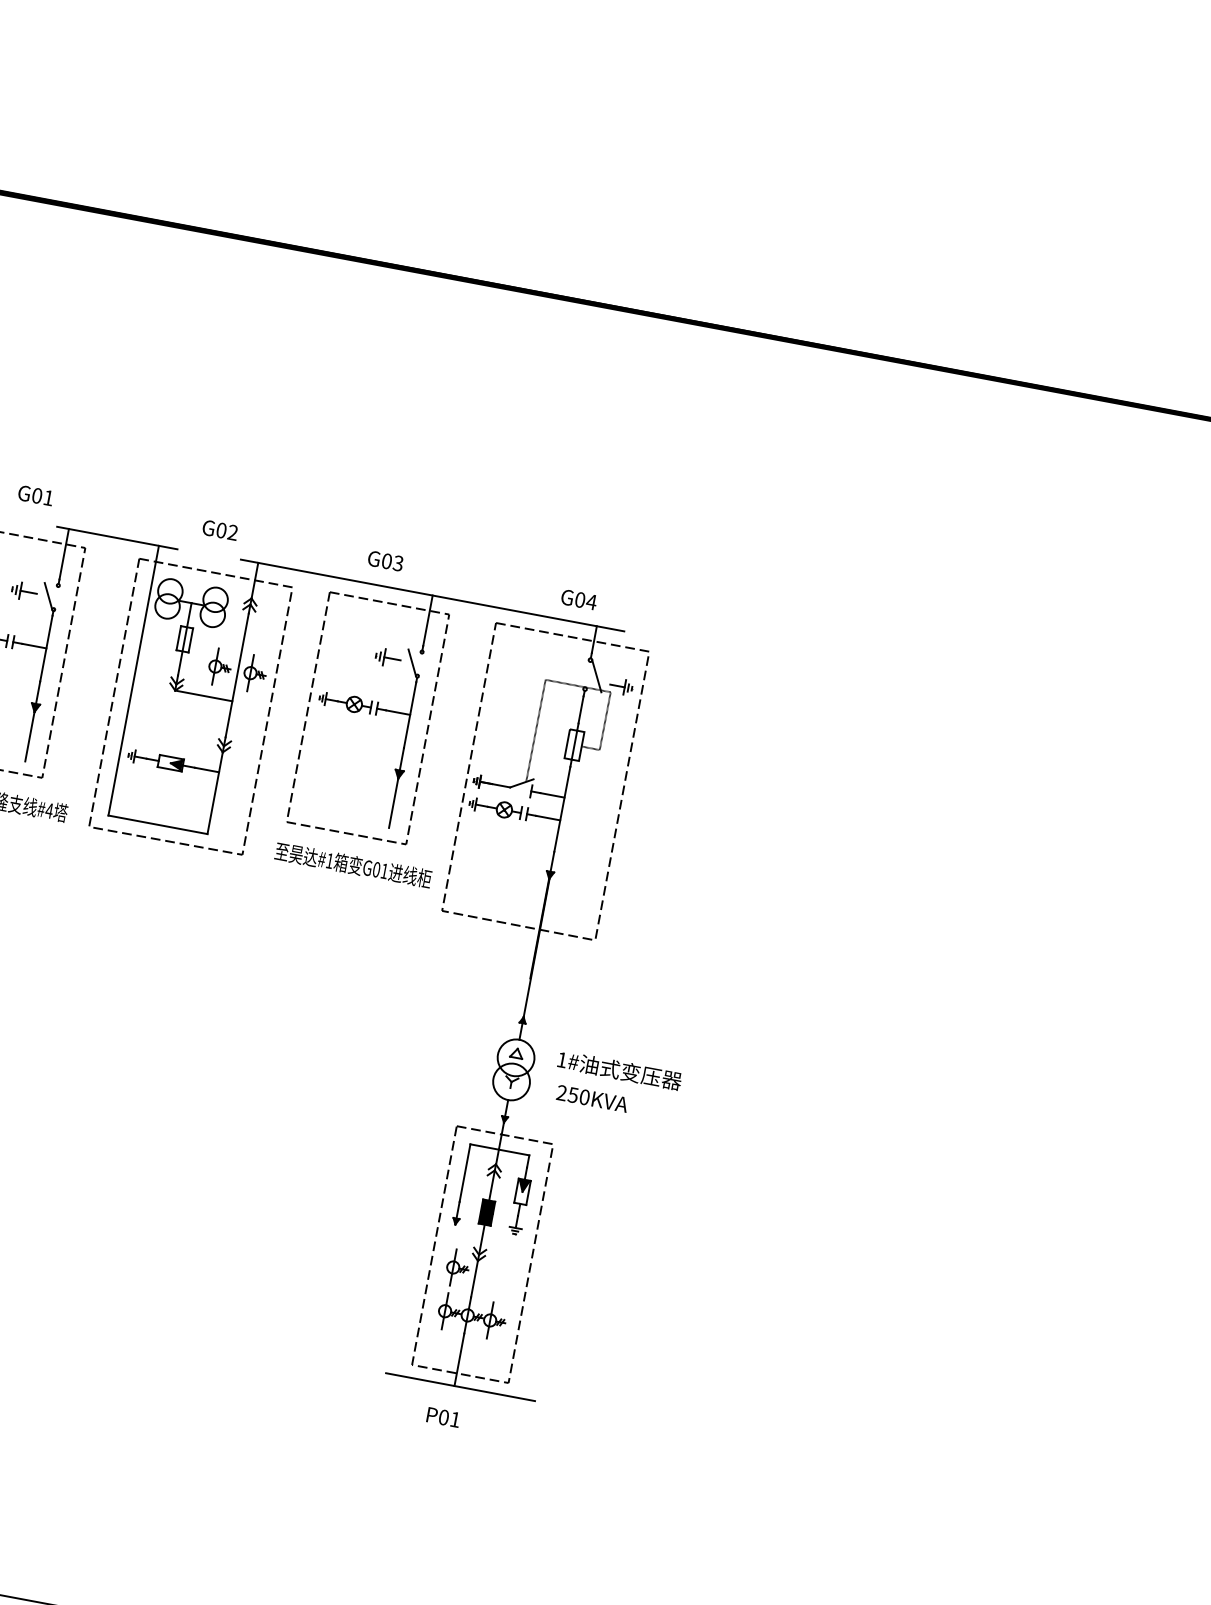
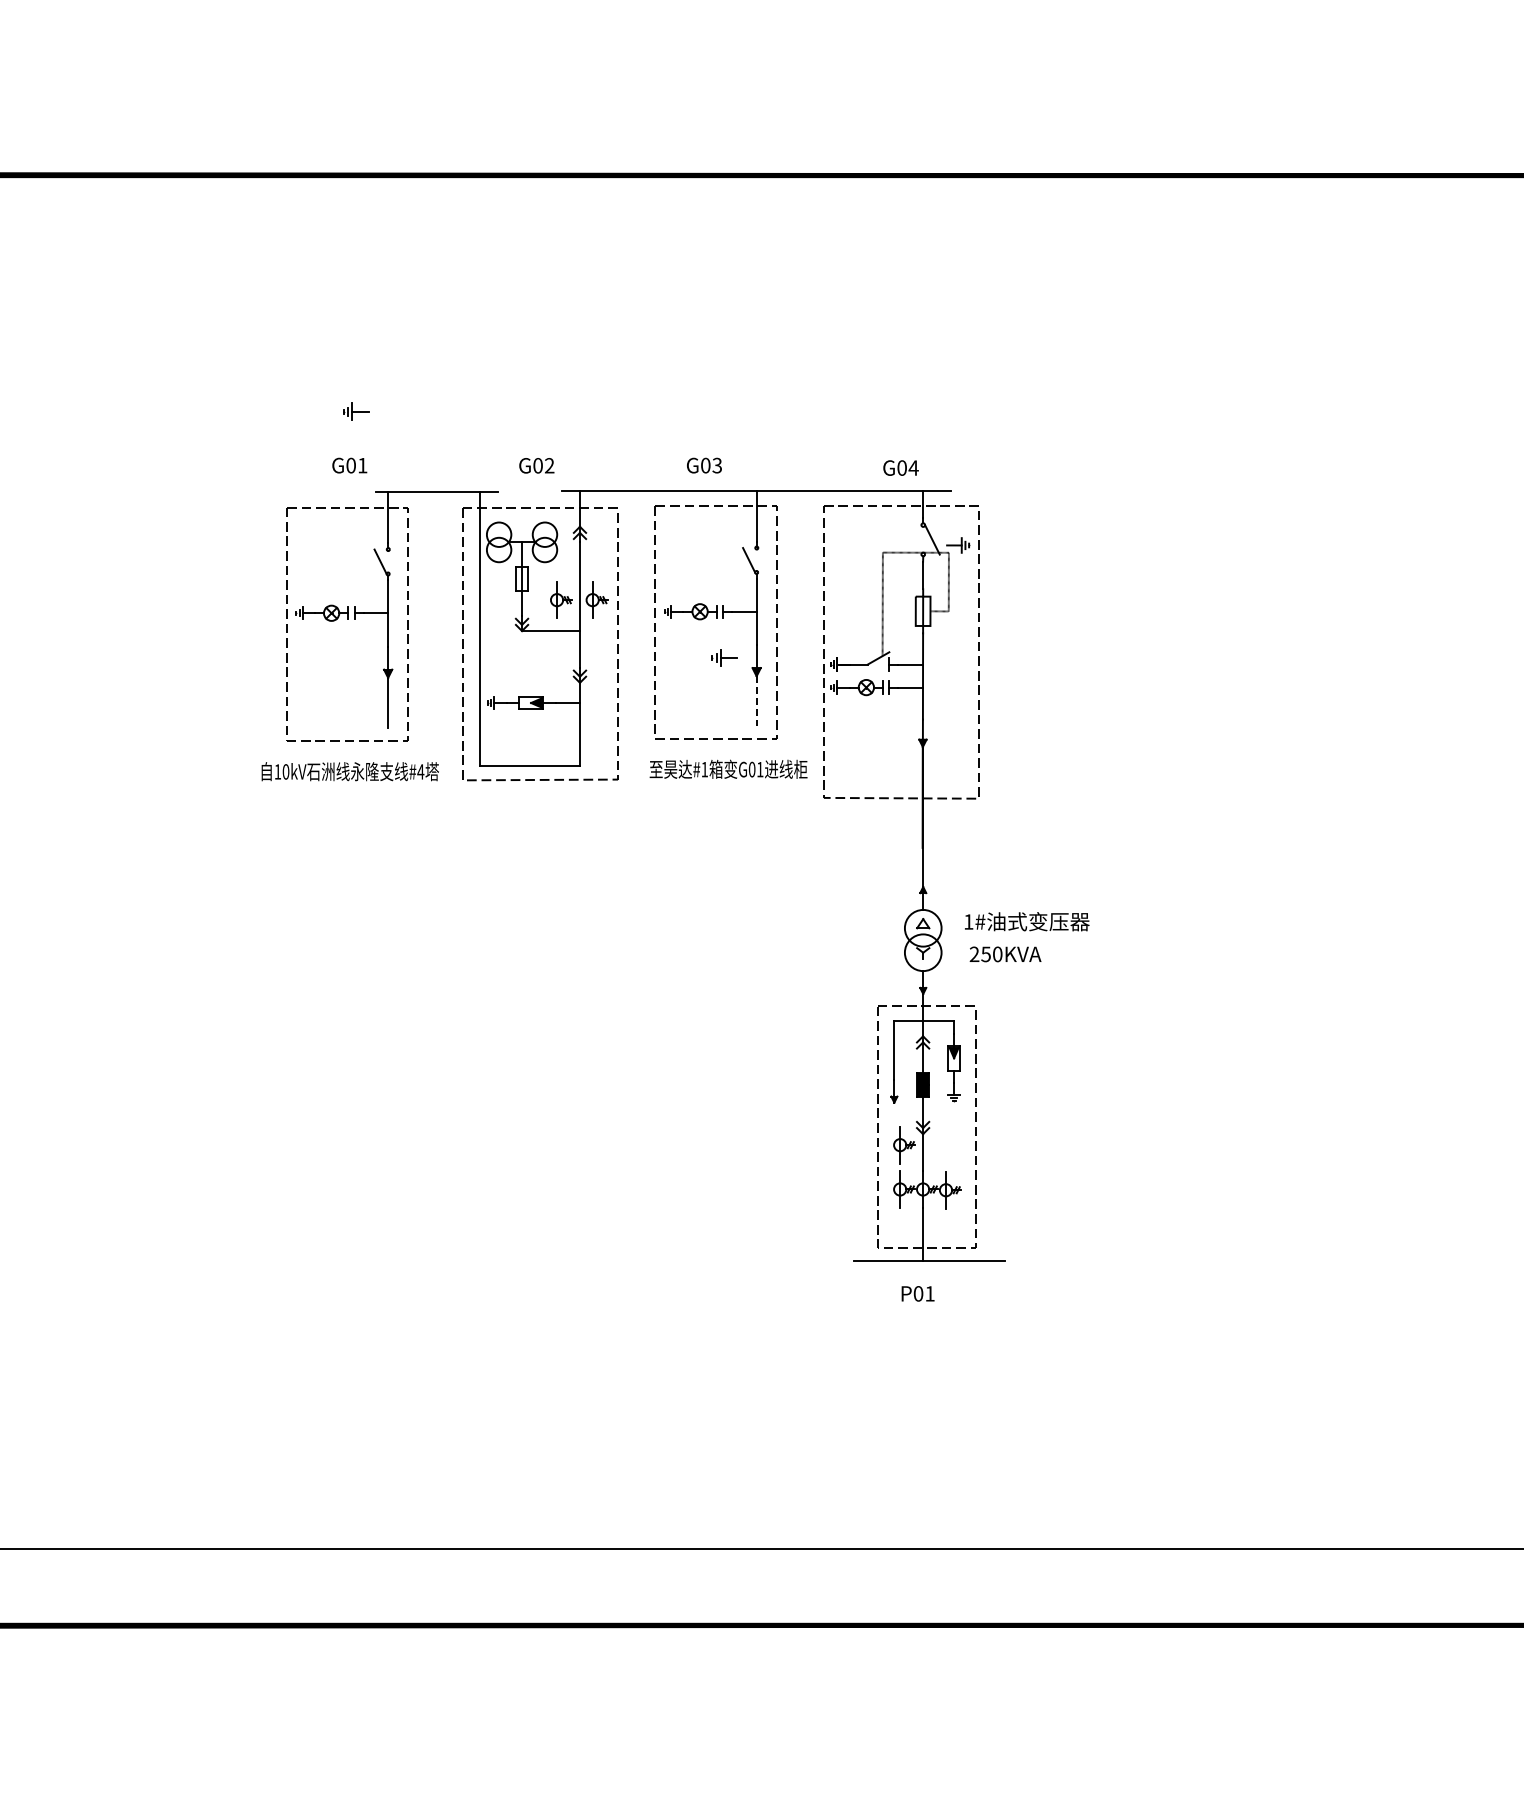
part: (24, 591) -> (356, 411), moved
part: (388, 657) -> (724, 657), moved
line: (393, 803) -> (756, 701), solid -> dashed

